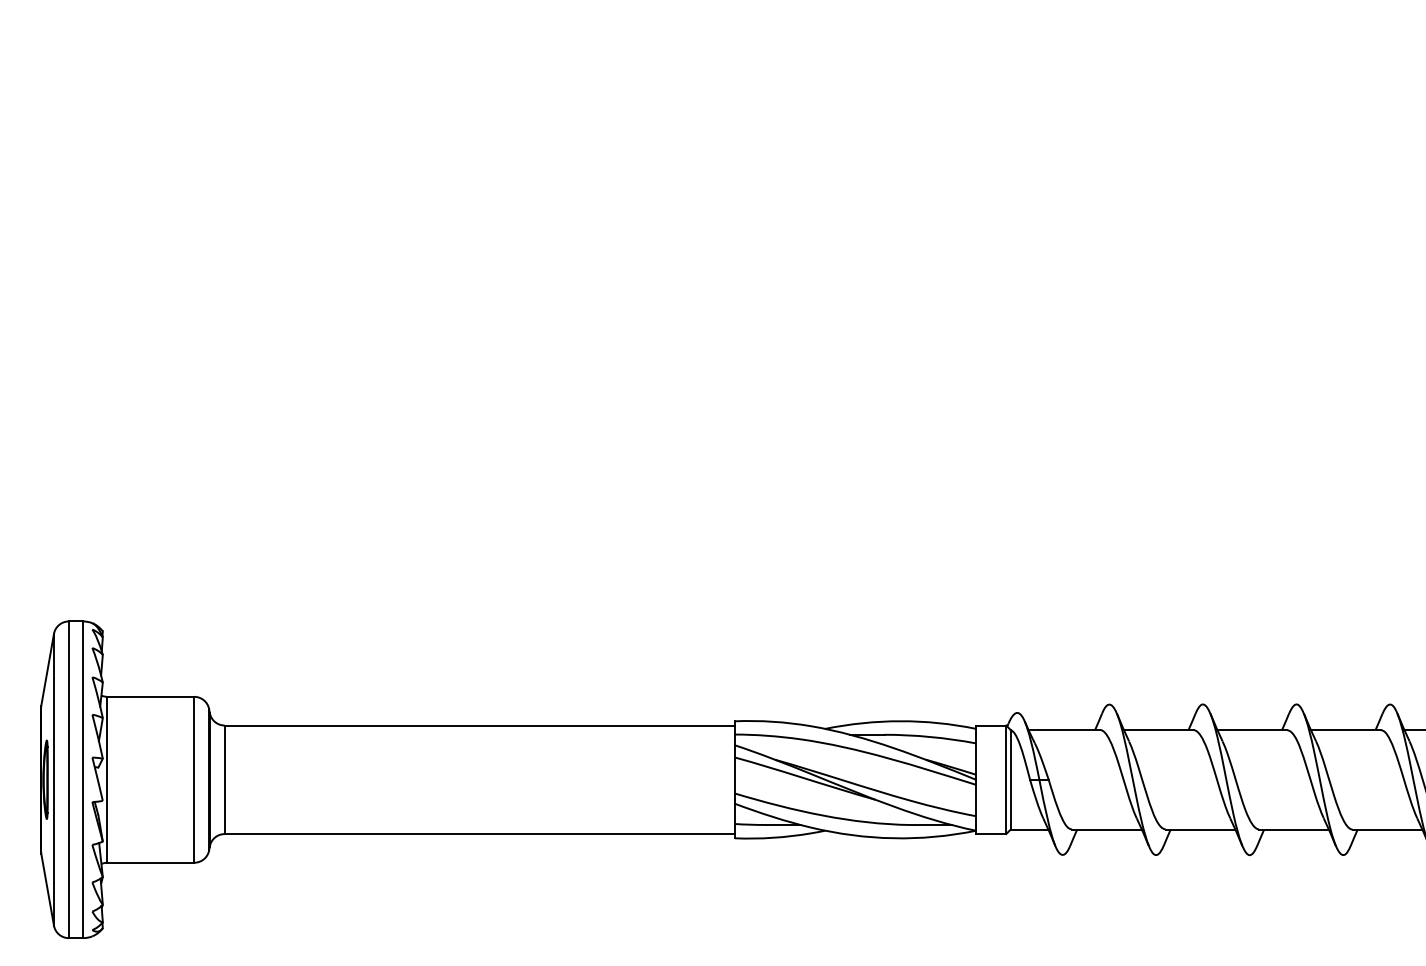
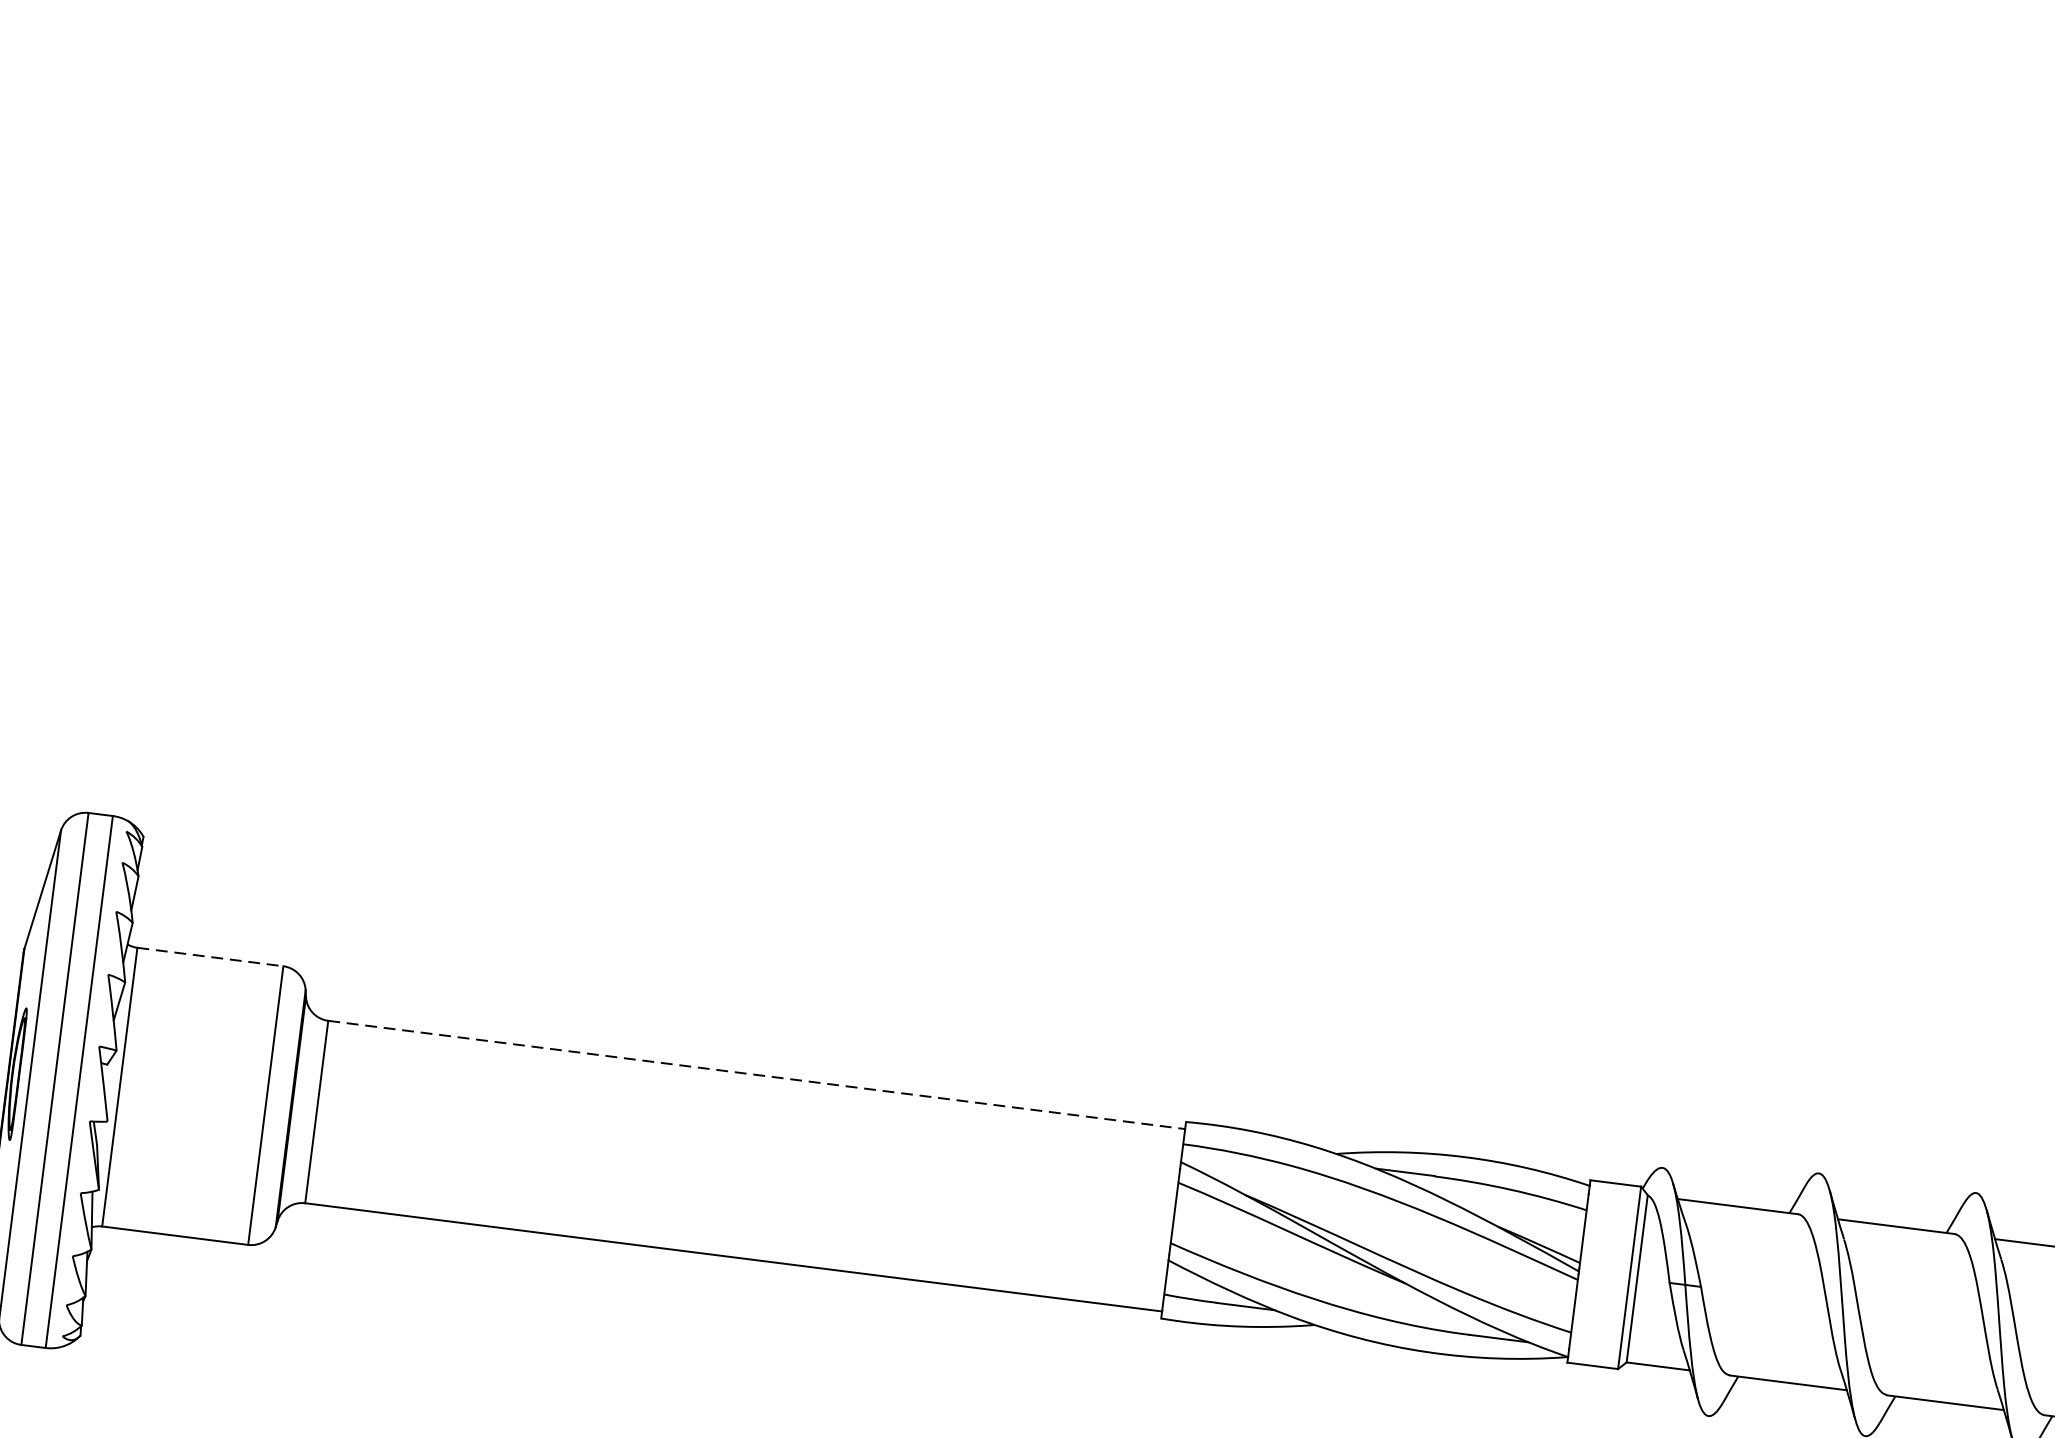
line: (151, 696) -> (211, 956), solid -> dashed
line: (480, 725) -> (758, 1075), solid -> dashed

